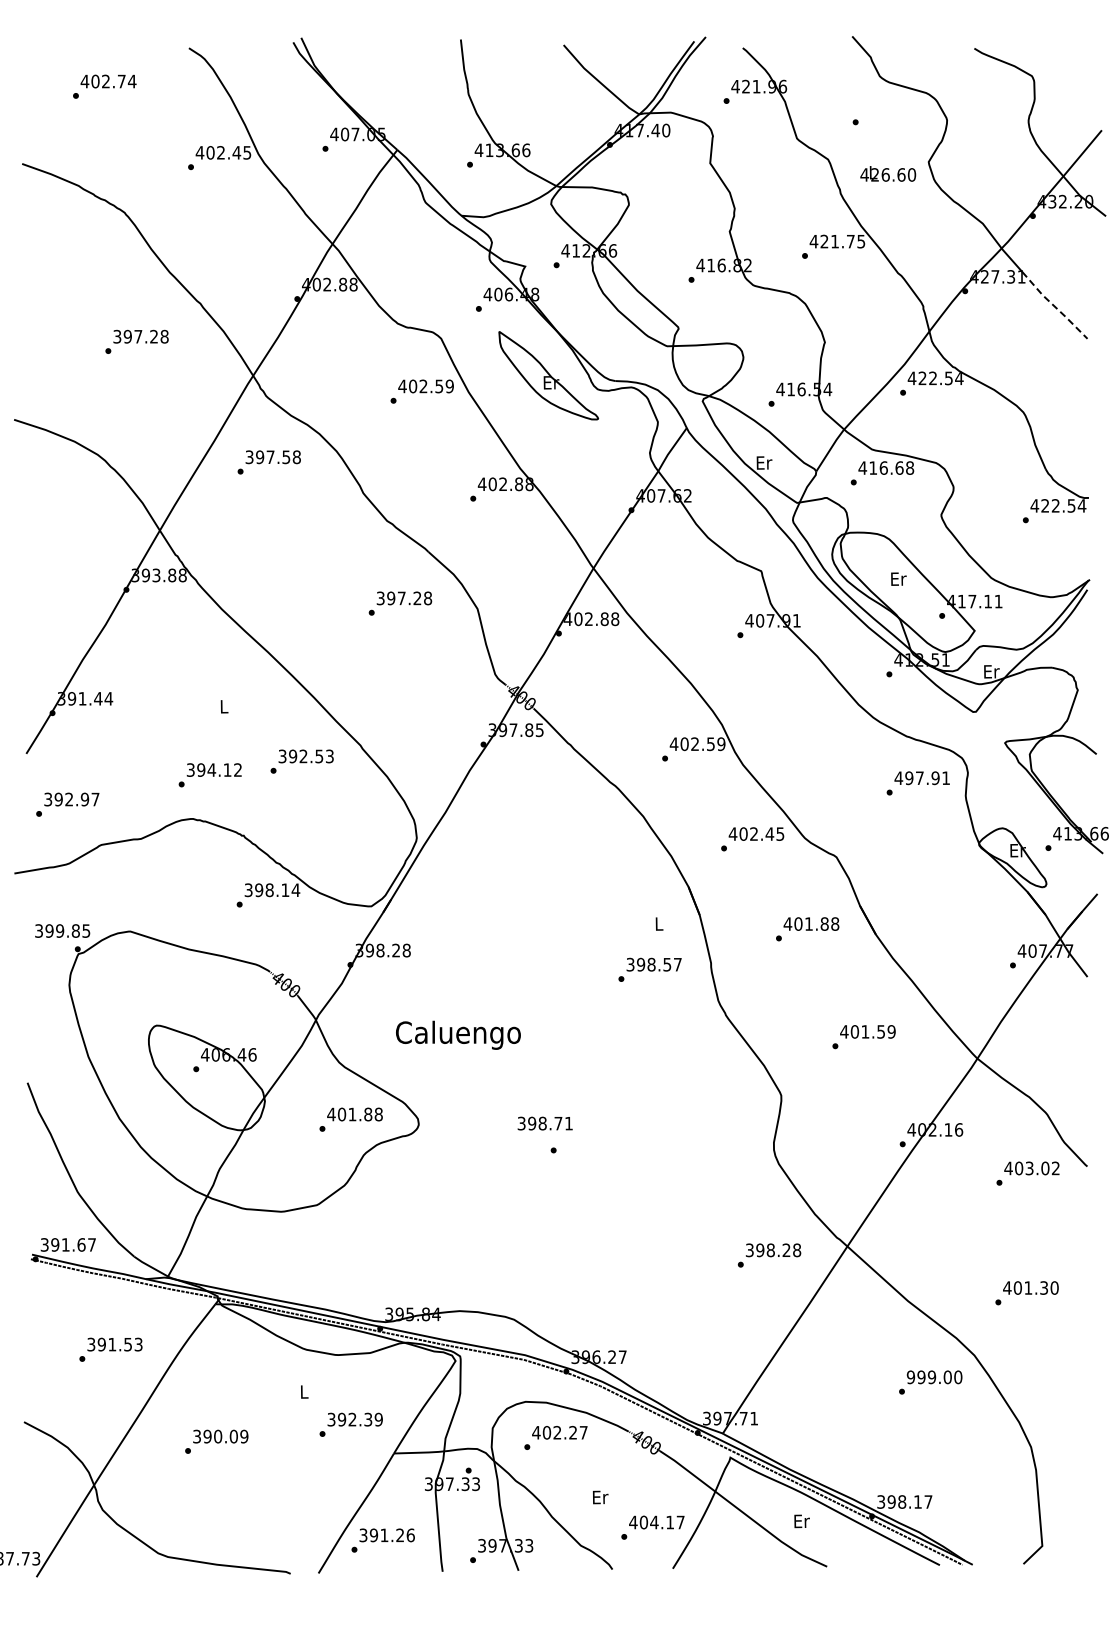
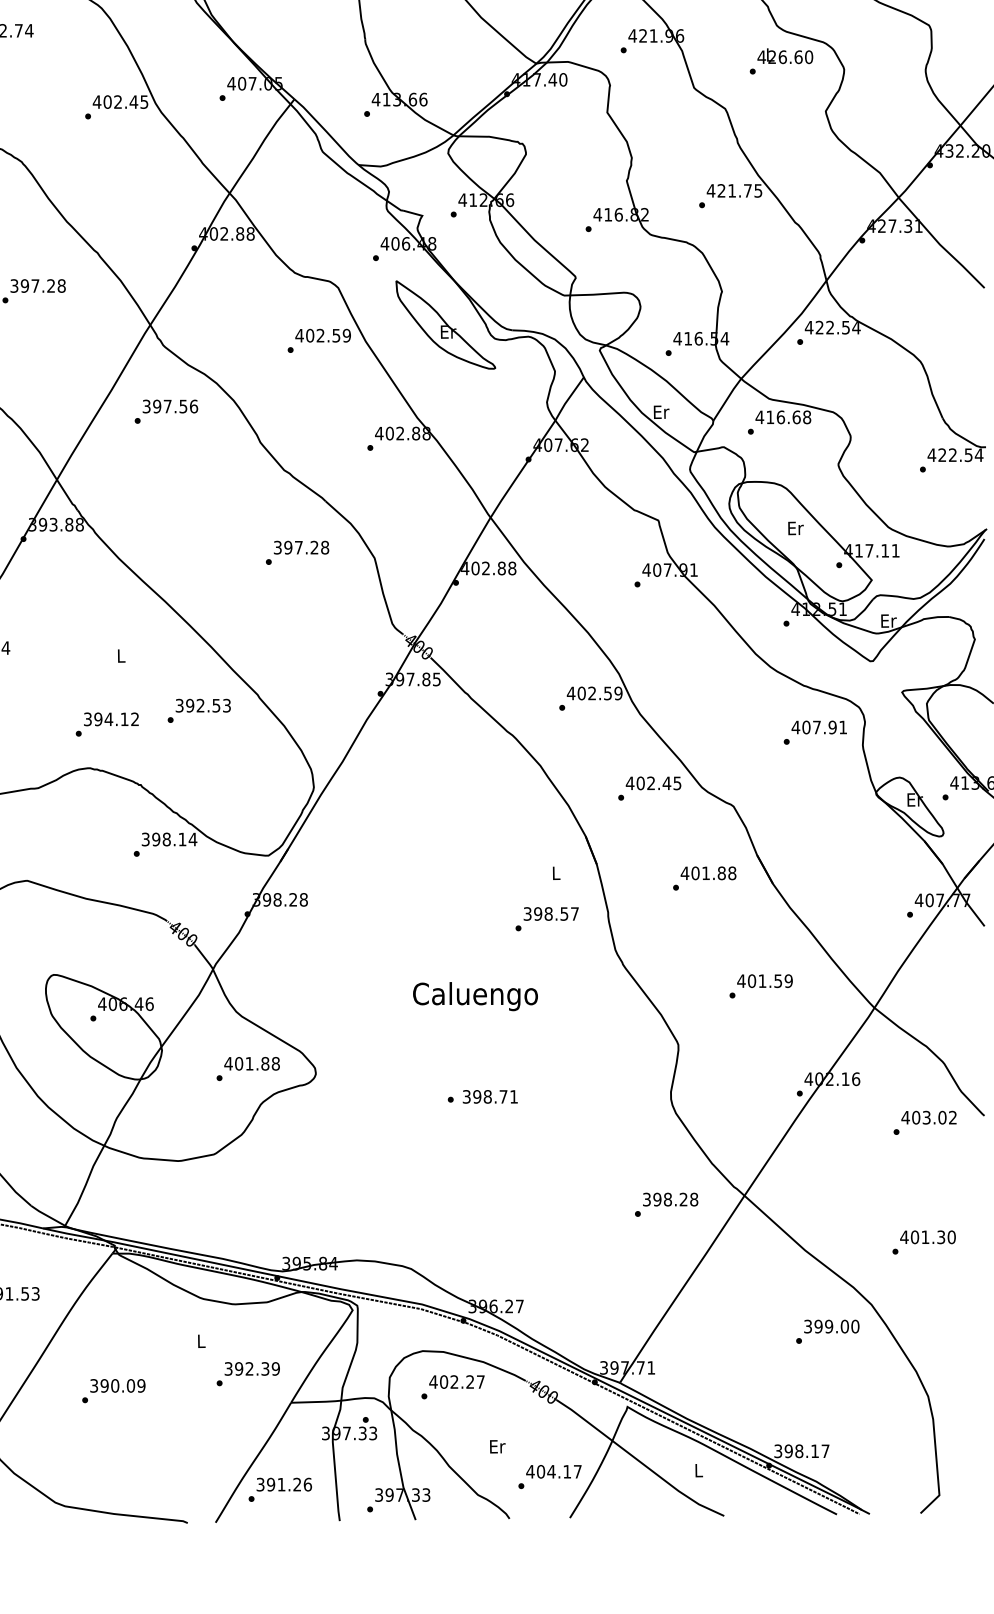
text: (888, 173) -> (785, 55), moved
line: (1054, 306) -> (951, 255), dashed -> solid
text: (296, 456) -> (193, 405), 397.58 -> 397.56
text: (909, 778) -> (806, 727), 497.91 -> 407.91
text: (458, 1034) -> (475, 995), moved
text: (544, 1123) -> (489, 1096), moved
text: (910, 1376) -> (807, 1325), 999.00 -> 399.00
text: (801, 1521) -> (698, 1470), Er -> L

